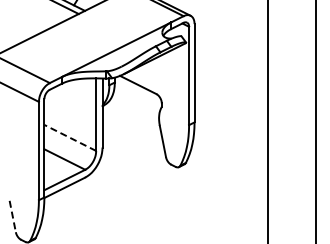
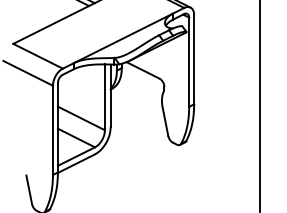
line: (70, 137) -> (81, 118), dashed -> solid
line: (12, 216) -> (28, 189), dashed -> solid

